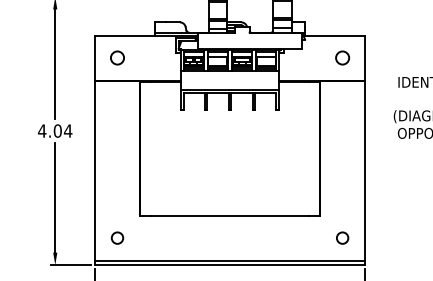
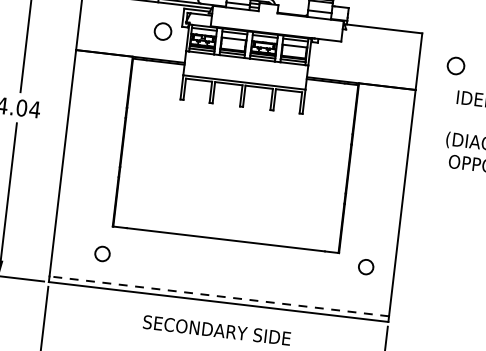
circle: (117, 57) -> (163, 30), moved
circle: (342, 57) -> (455, 65), moved
circle: (117, 237) -> (102, 253), moved
circle: (342, 237) -> (366, 266), moved
line: (229, 260) -> (218, 296), solid -> dashed

